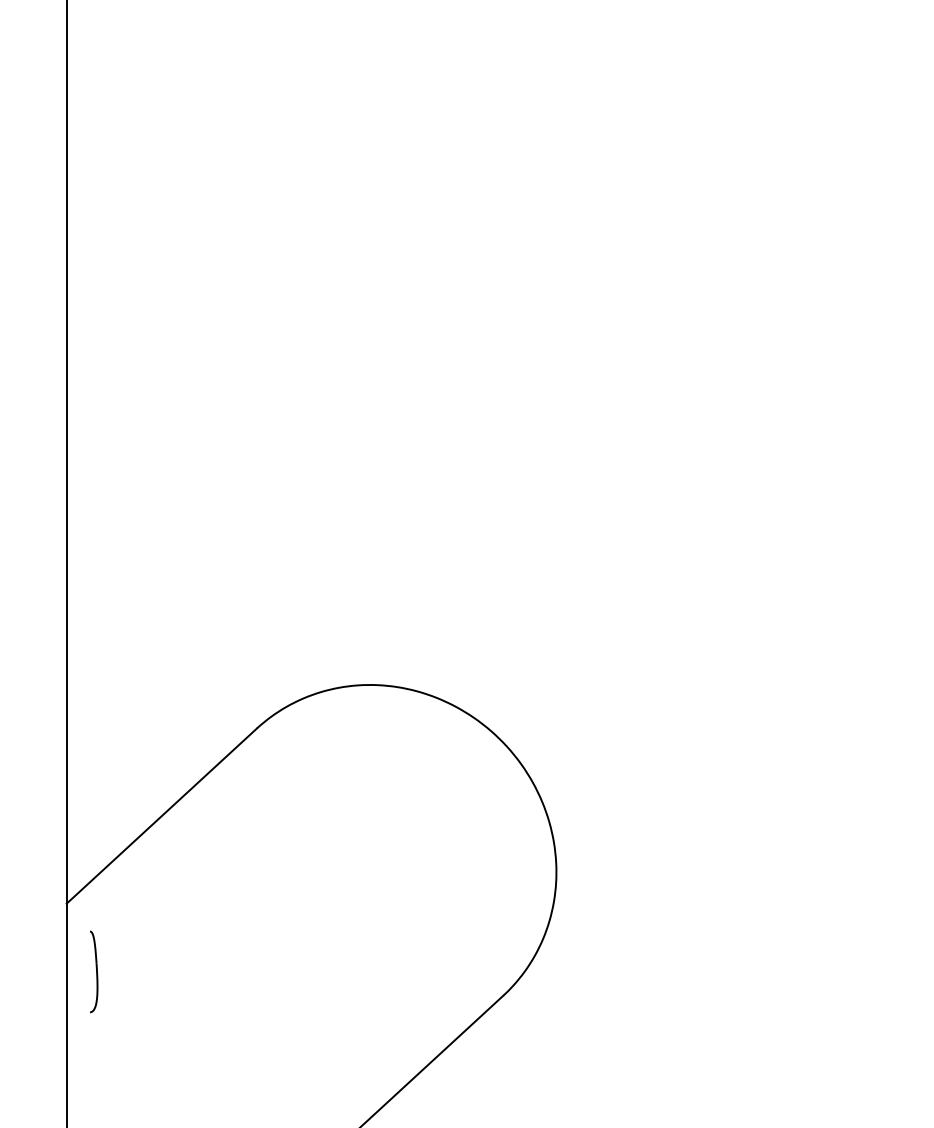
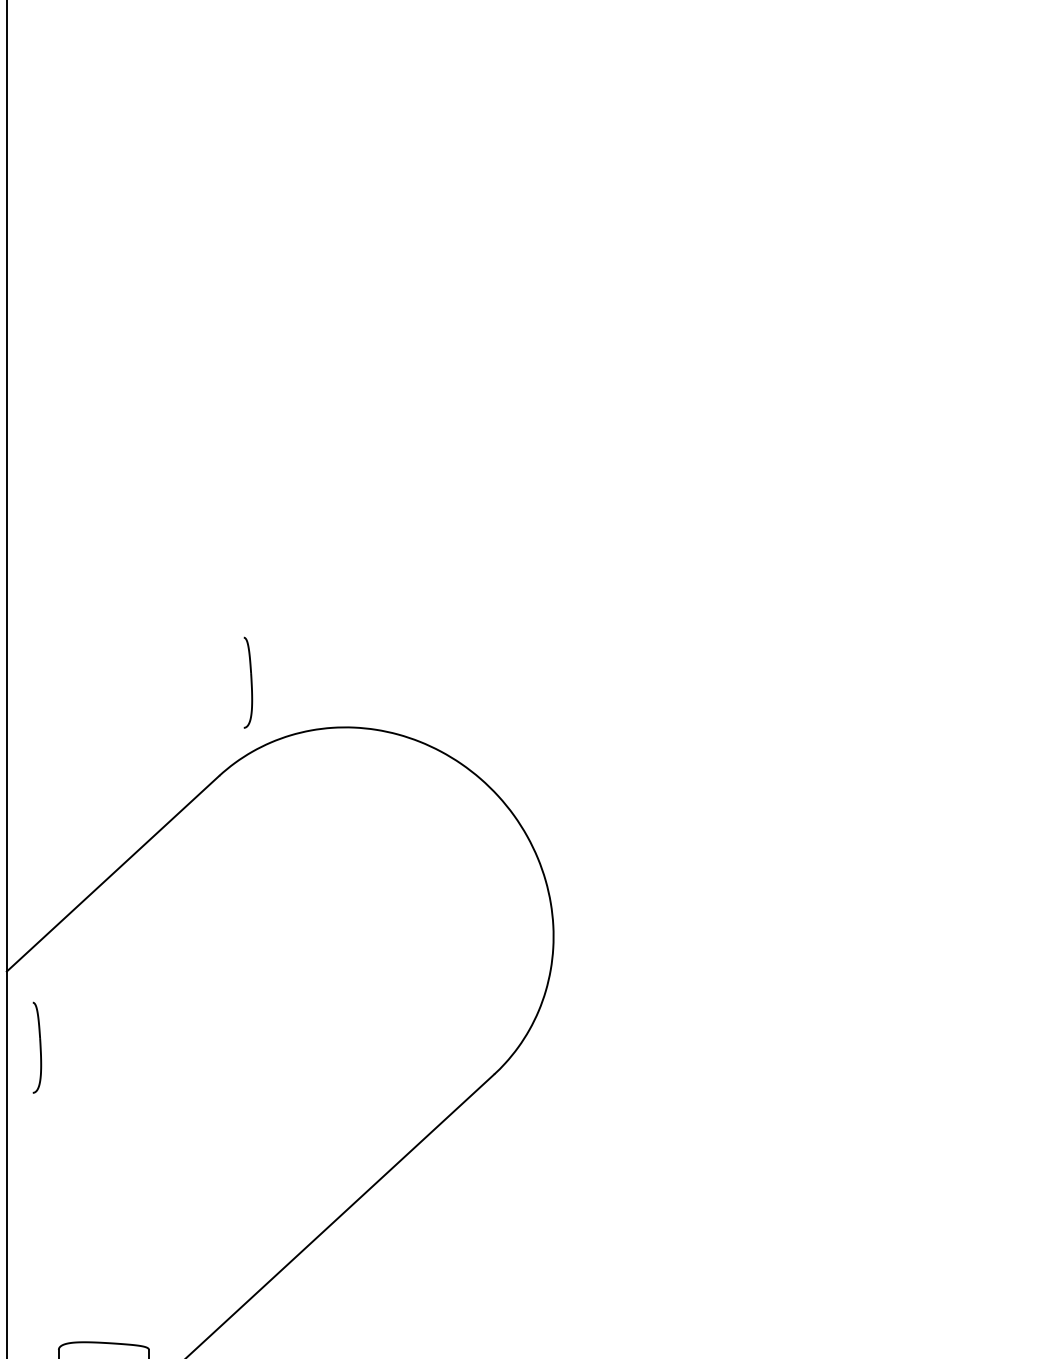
part: (283, 644) -> (248, 682), added

